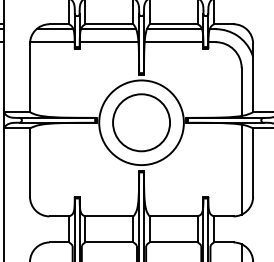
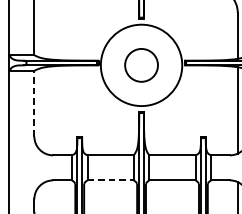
circle: (141, 122) -> (141, 65), size x0.6
line: (30, 162) -> (34, 103), solid -> dashed
line: (109, 242) -> (110, 180), solid -> dashed

